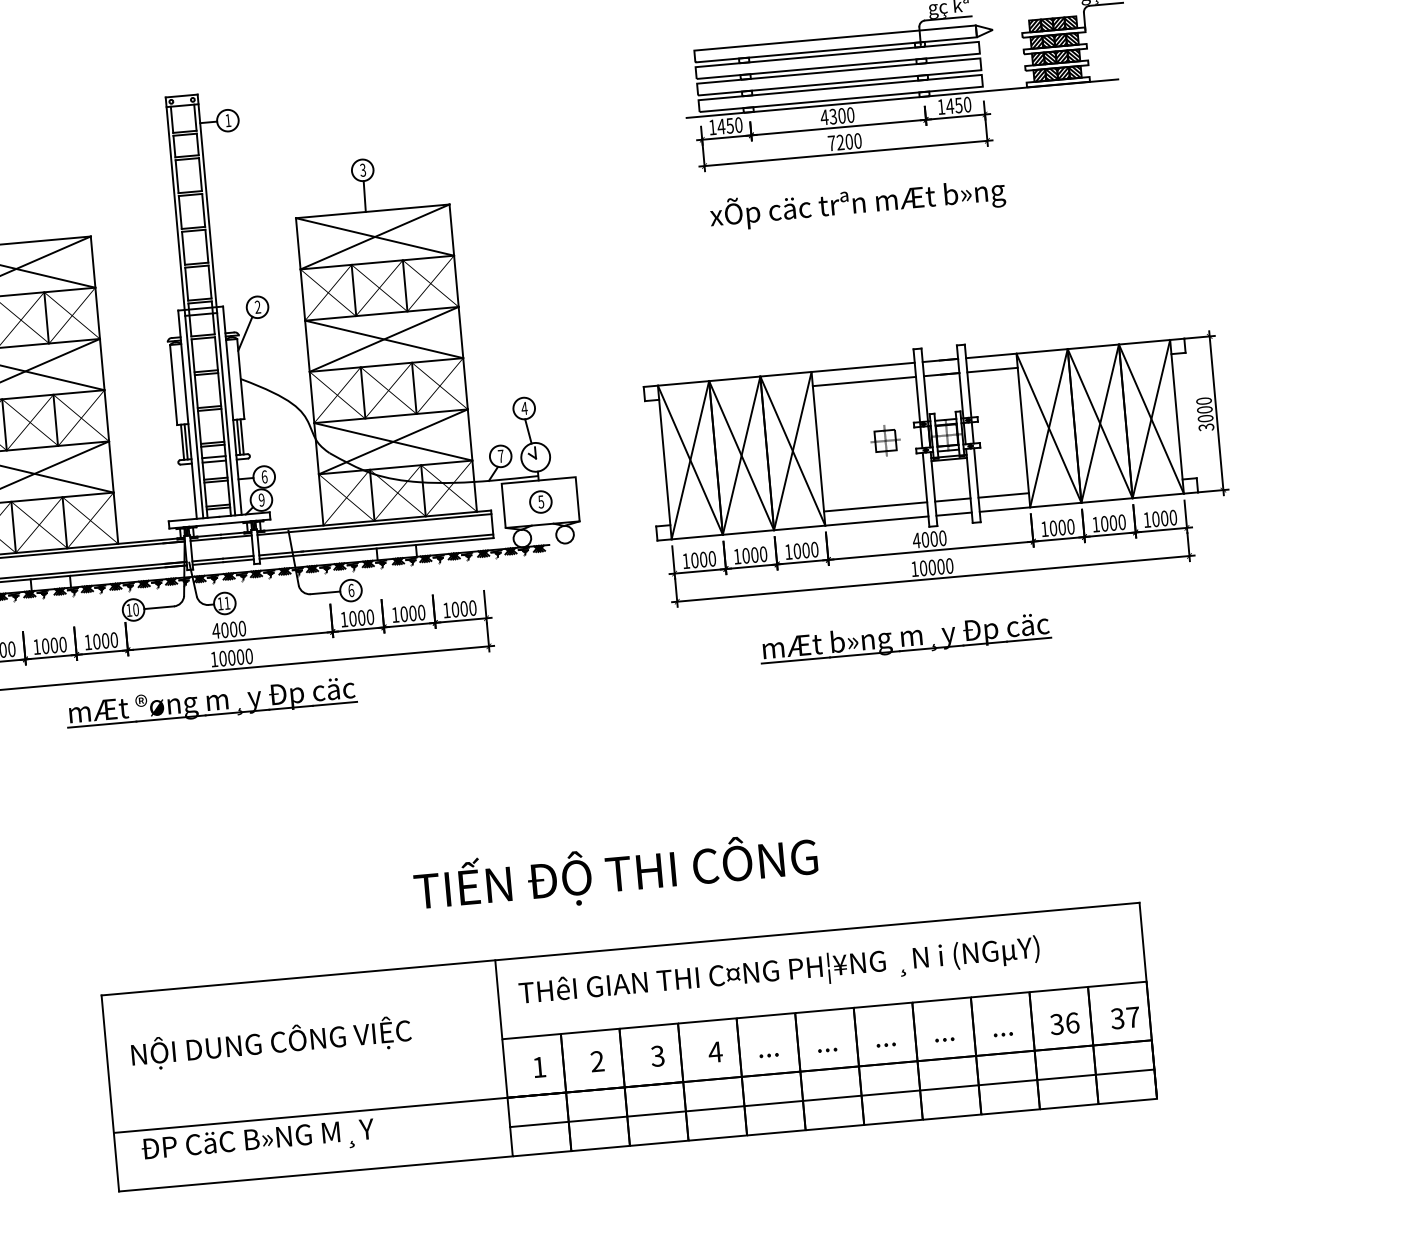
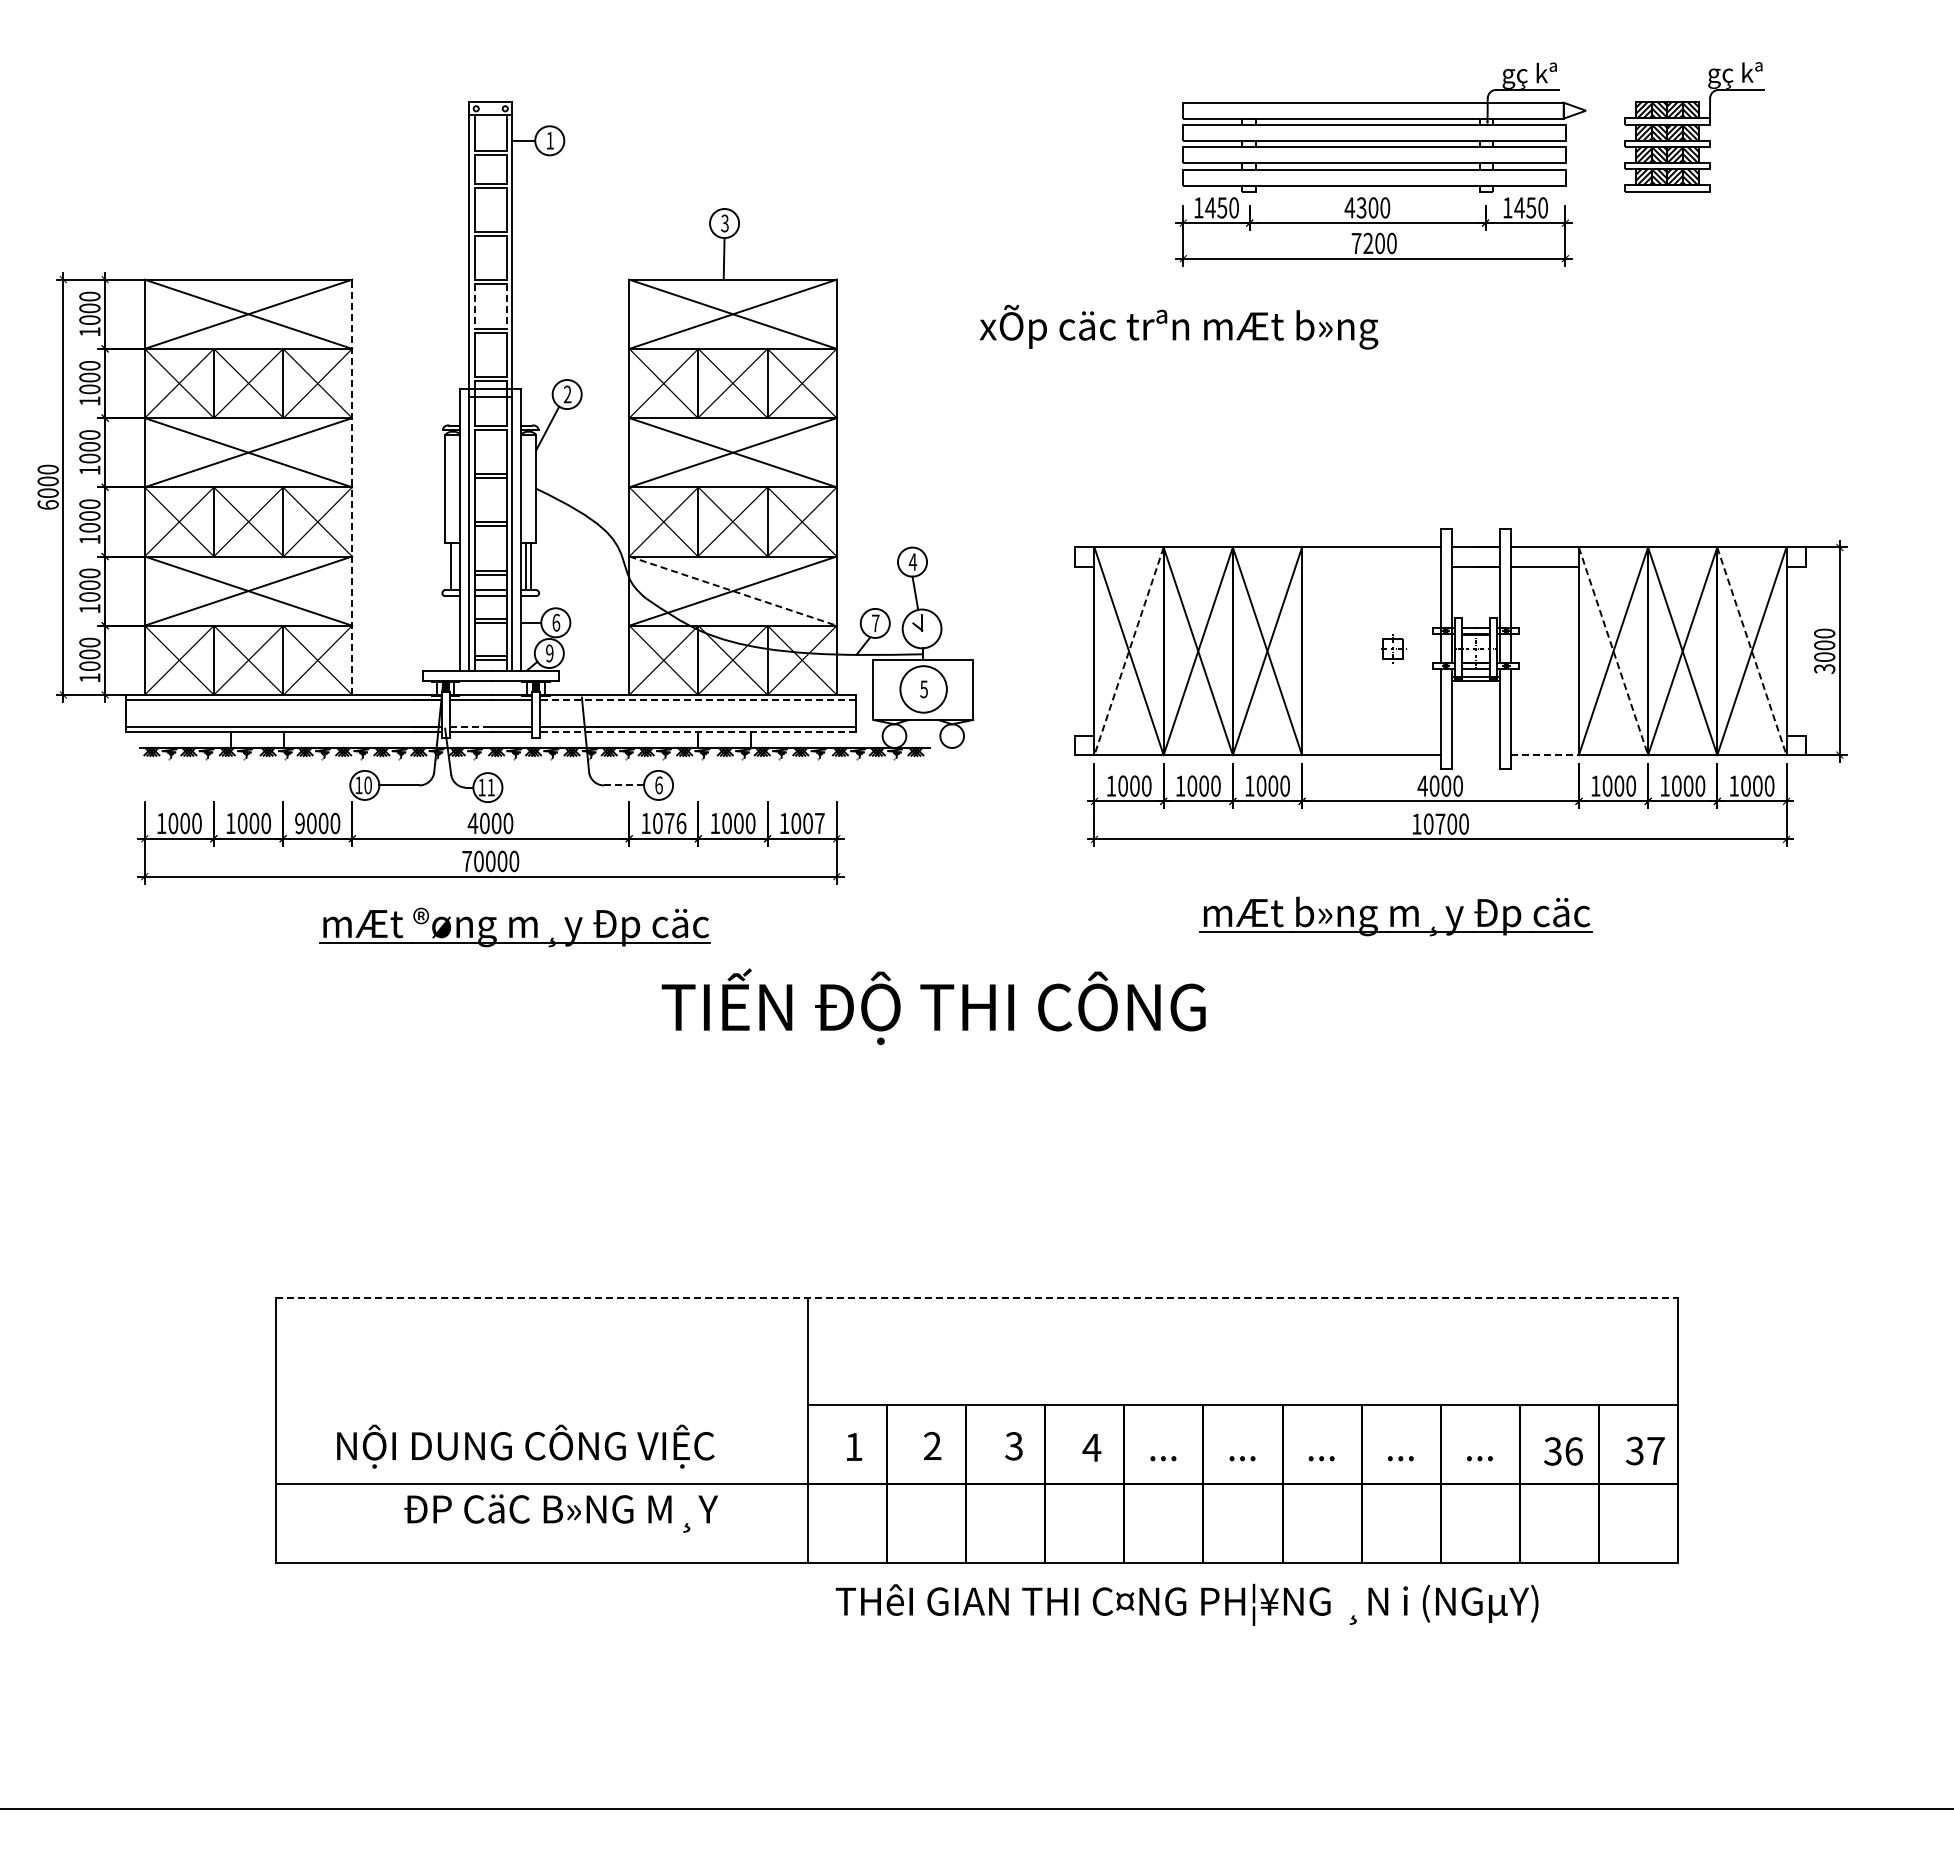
line: (902, 99) -> (1456, 192), removed
text: (857, 203) -> (1178, 326), moved
line: (206, 246) -> (506, 307), solid -> dashed
line: (183, 248) -> (475, 307), solid -> dashed
line: (864, 381) -> (1371, 566), removed
line: (104, 390) -> (352, 487), solid -> dashed
line: (1151, 419) -> (1752, 651), solid -> dashed
line: (1048, 428) -> (1613, 651), solid -> dashed
line: (186, 441) -> (455, 566), removed
part: (885, 441) -> (1392, 649), size x0.7
line: (393, 442) -> (733, 591), solid -> dashed
line: (689, 460) -> (1128, 651), solid -> dashed
line: (1003, 495) -> (1544, 735), removed
line: (953, 499) -> (1476, 735), removed
circle: (540, 501) -> (923, 688), size x1.6
line: (875, 506) -> (1371, 735), removed
line: (1005, 509) -> (1545, 755), solid -> dashed
line: (954, 514) -> (1476, 755), removed
line: (374, 524) -> (697, 699), solid -> dashed
line: (376, 548) -> (697, 732), solid -> dashed
line: (207, 560) -> (470, 727), solid -> dashed
text: (932, 567) -> (1440, 823), 10000 -> 10700
line: (325, 592) -> (624, 785), solid -> dashed
text: (472, 608) -> (819, 823), 1000 -> 1007
text: (366, 617) -> (675, 823), 1000 -> 1076
text: (87, 642) -> (299, 823), 1000 -> 9000
text: (214, 659) -> (467, 861), 10000 -> 70000
part: (211, 703) -> (514, 927), moved
text: (615, 873) -> (933, 1006), moved
line: (620, 949) -> (977, 1298), solid -> dashed
text: (778, 972) -> (1186, 1604), moved
text: (271, 1043) -> (525, 1446), moved
line: (831, 1098) -> (1242, 1523), removed
text: (257, 1142) -> (560, 1513), moved

